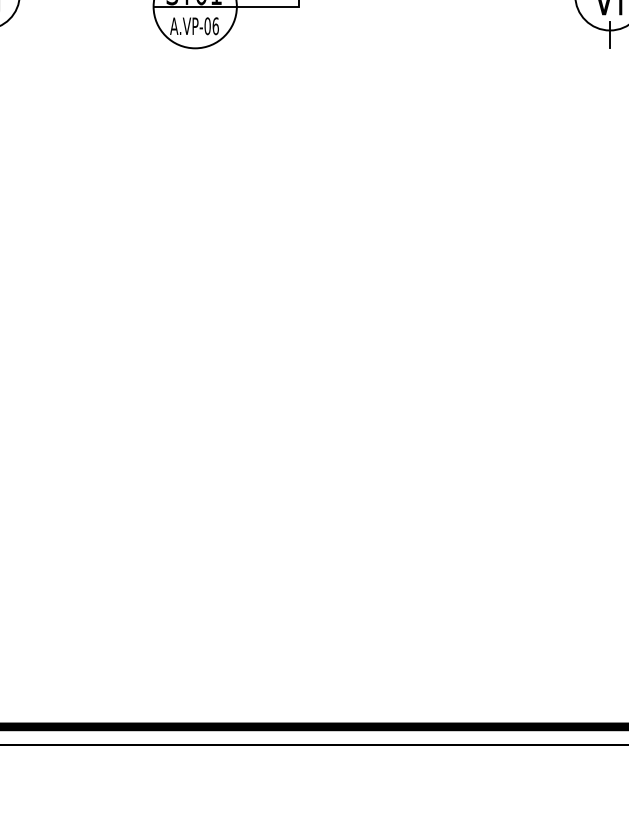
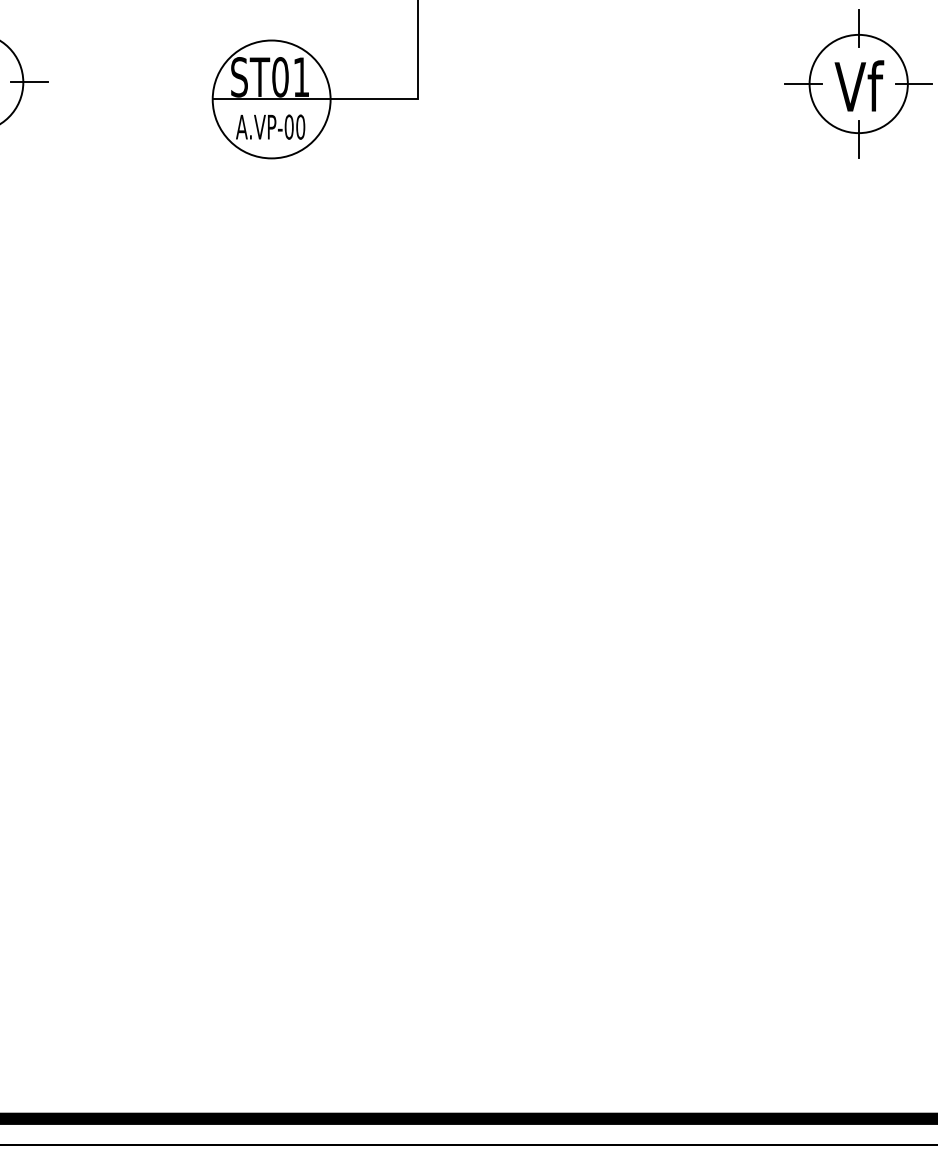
text: (215, 25) -> (300, 126), A.VP-06 -> A.VP-00

